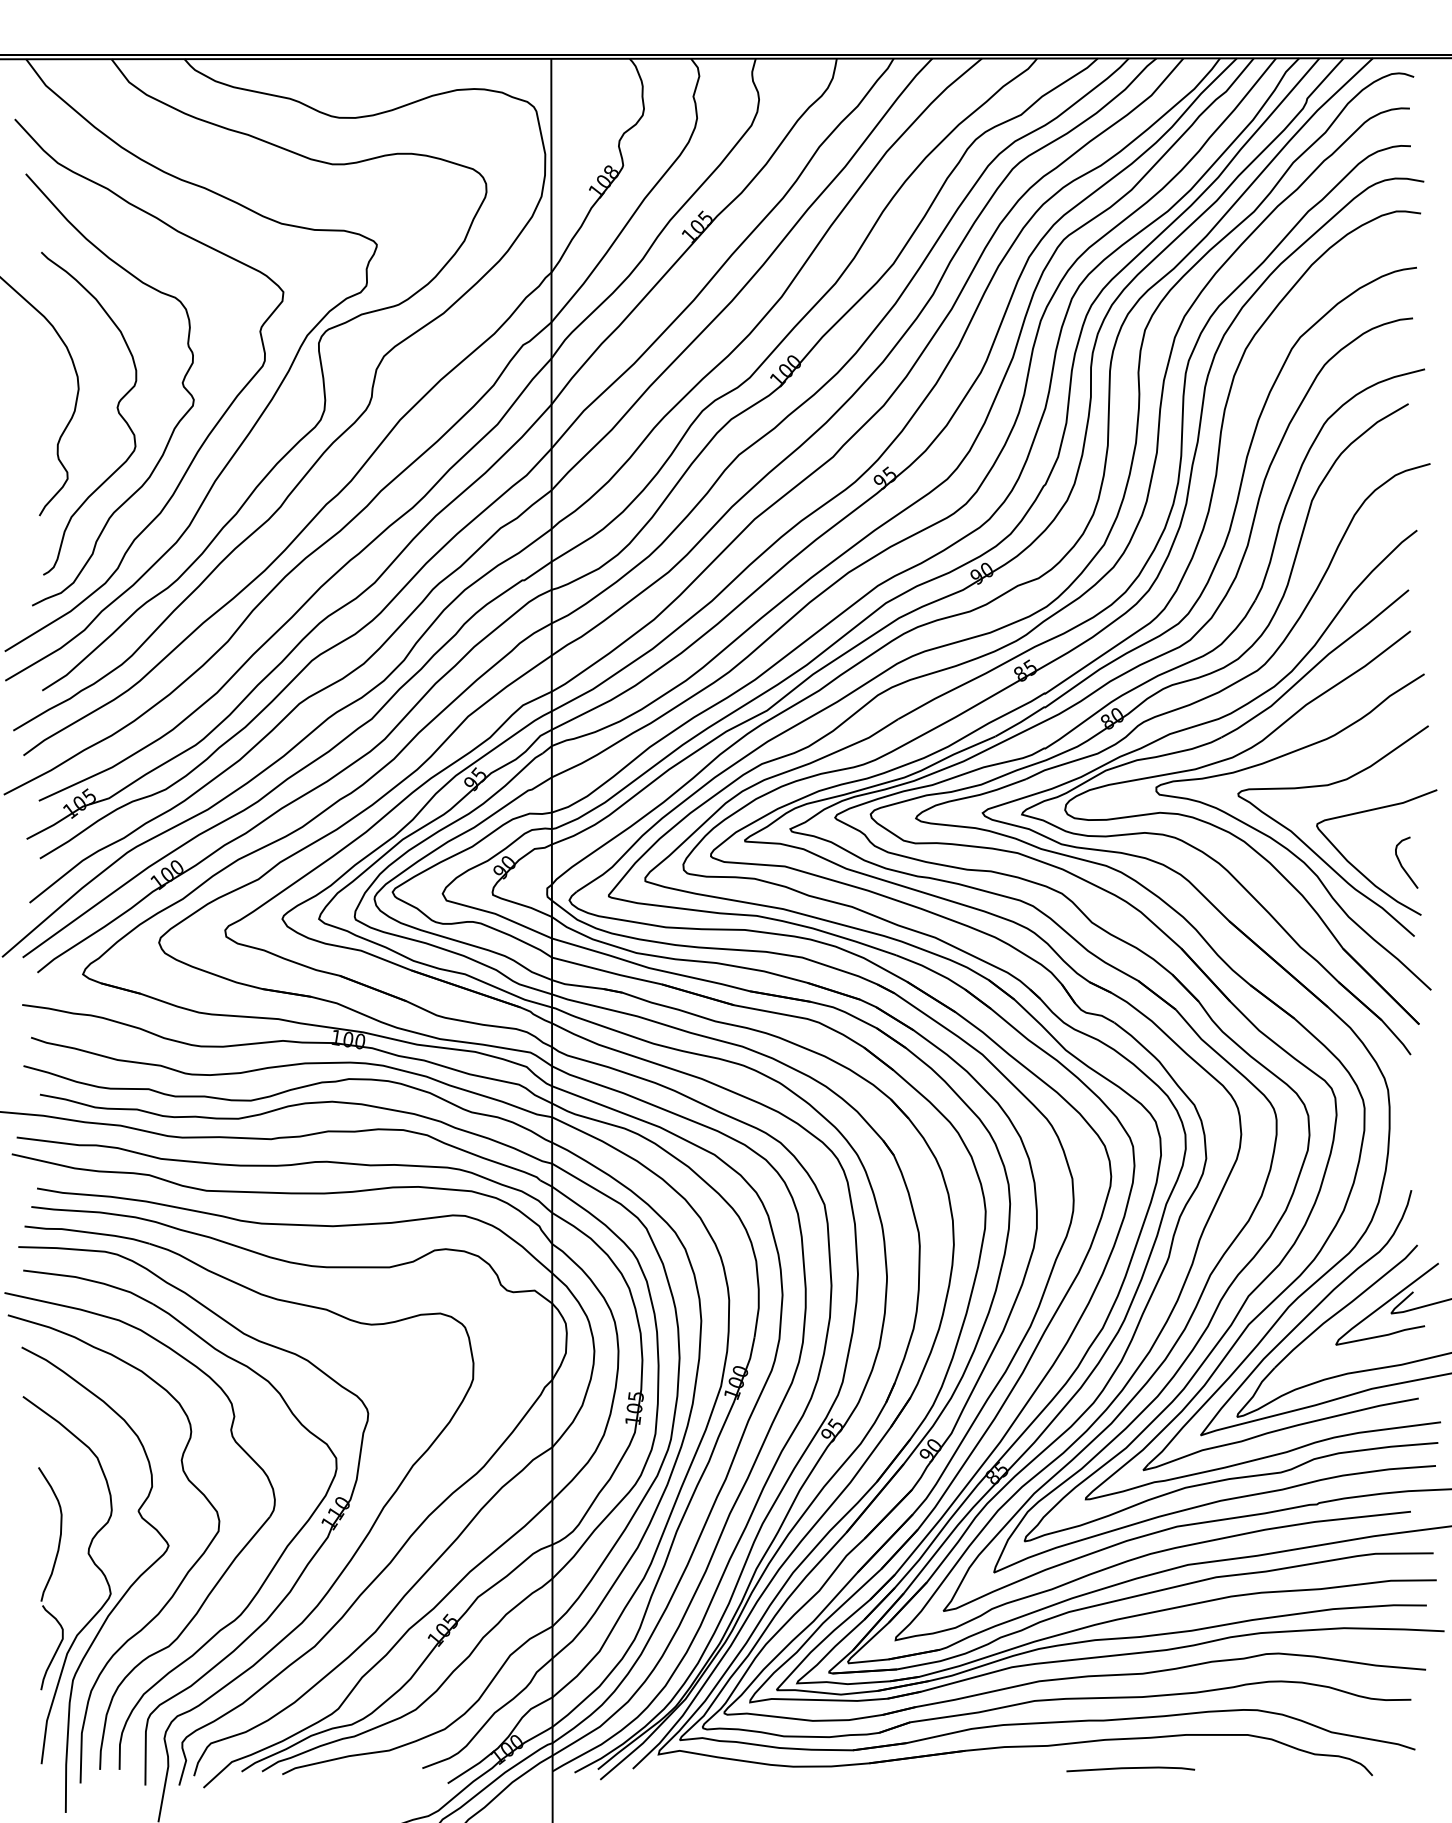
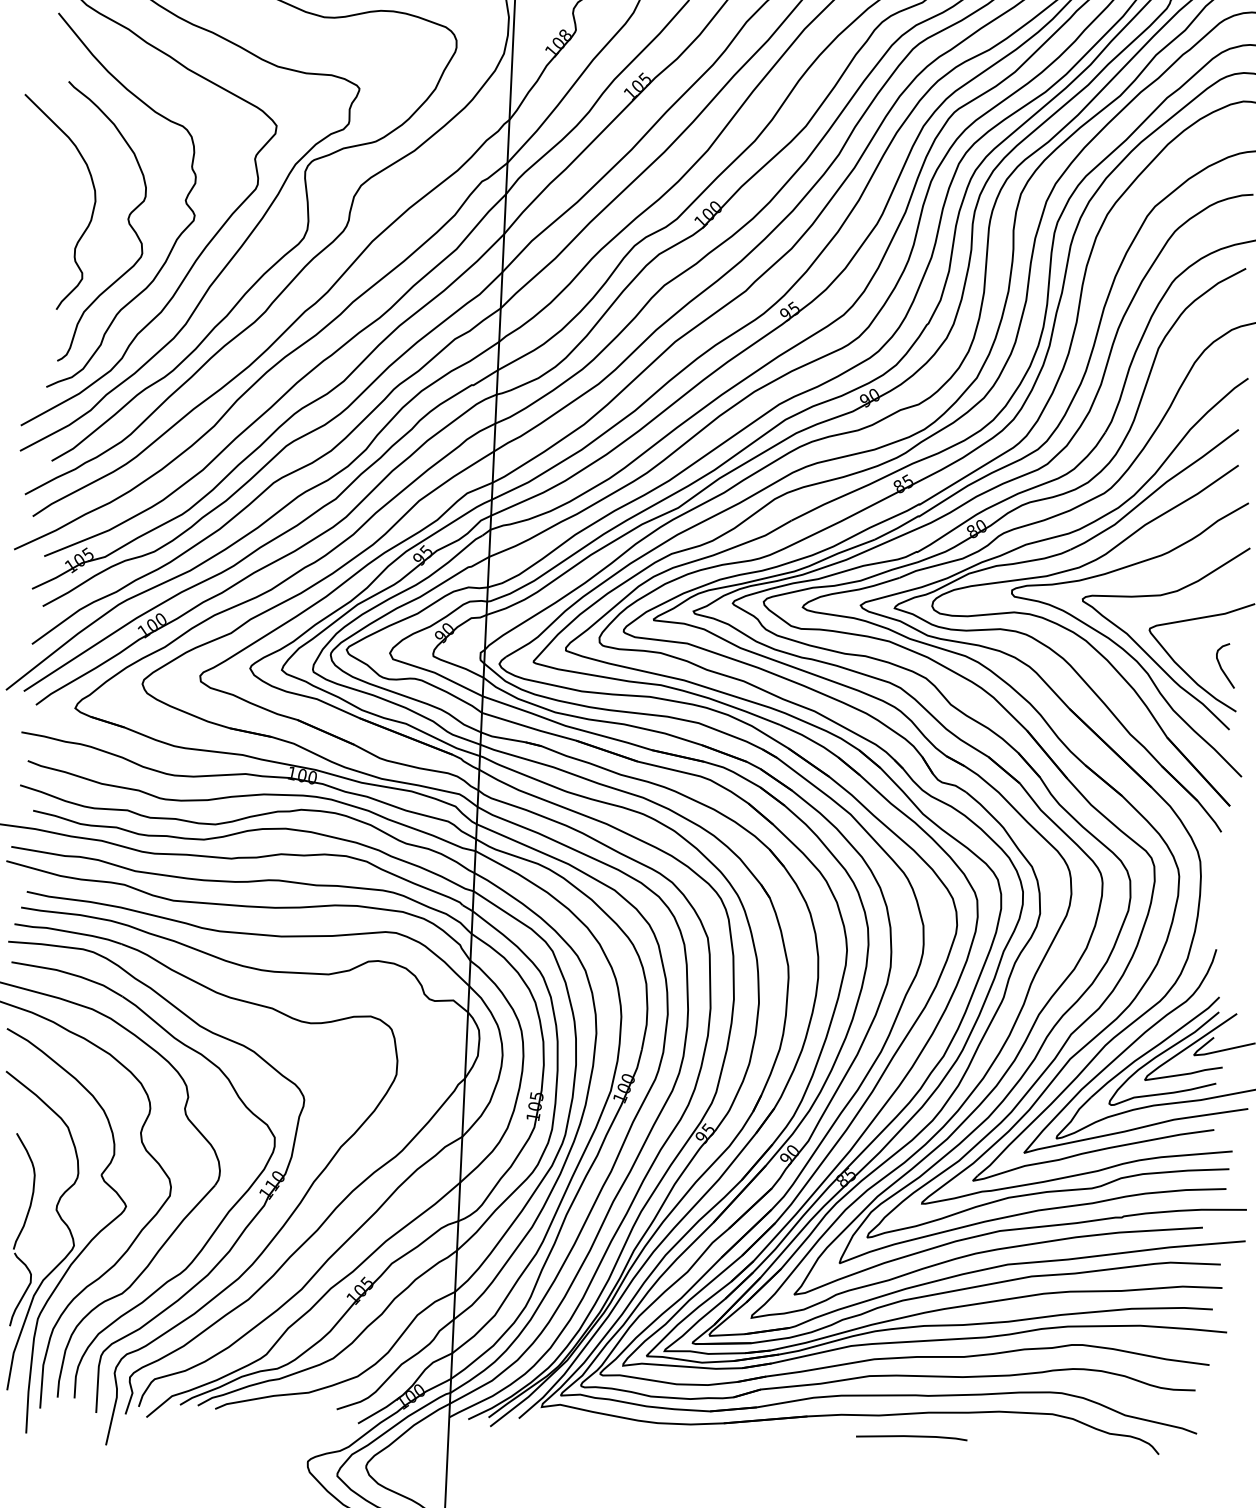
curve: (1352, 1315) -> (1160, 1055), added
line: (1130, 1768) -> (911, 1436), moved

